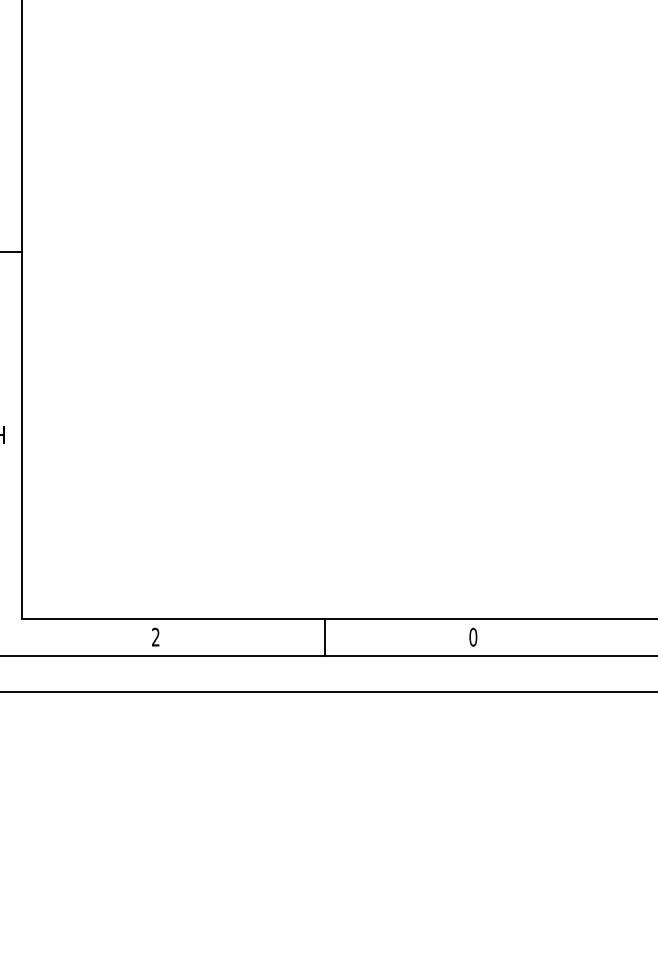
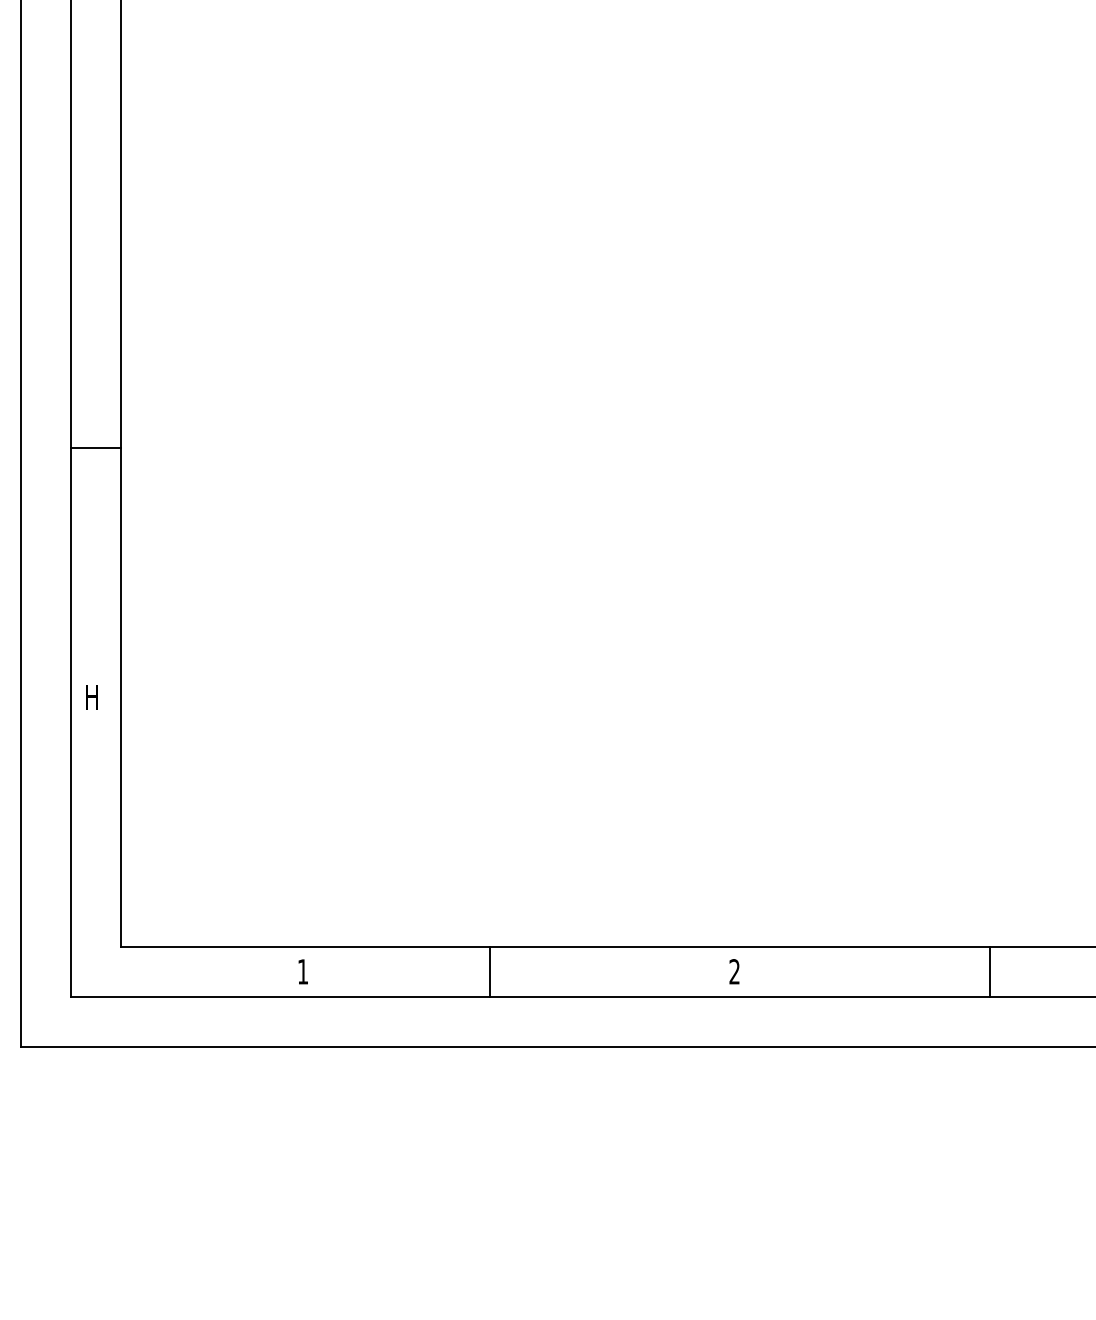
text: (155, 636) -> (302, 971), 2 -> 1
line: (324, 636) -> (490, 971), moved
text: (473, 636) -> (734, 971), 0 -> 2

